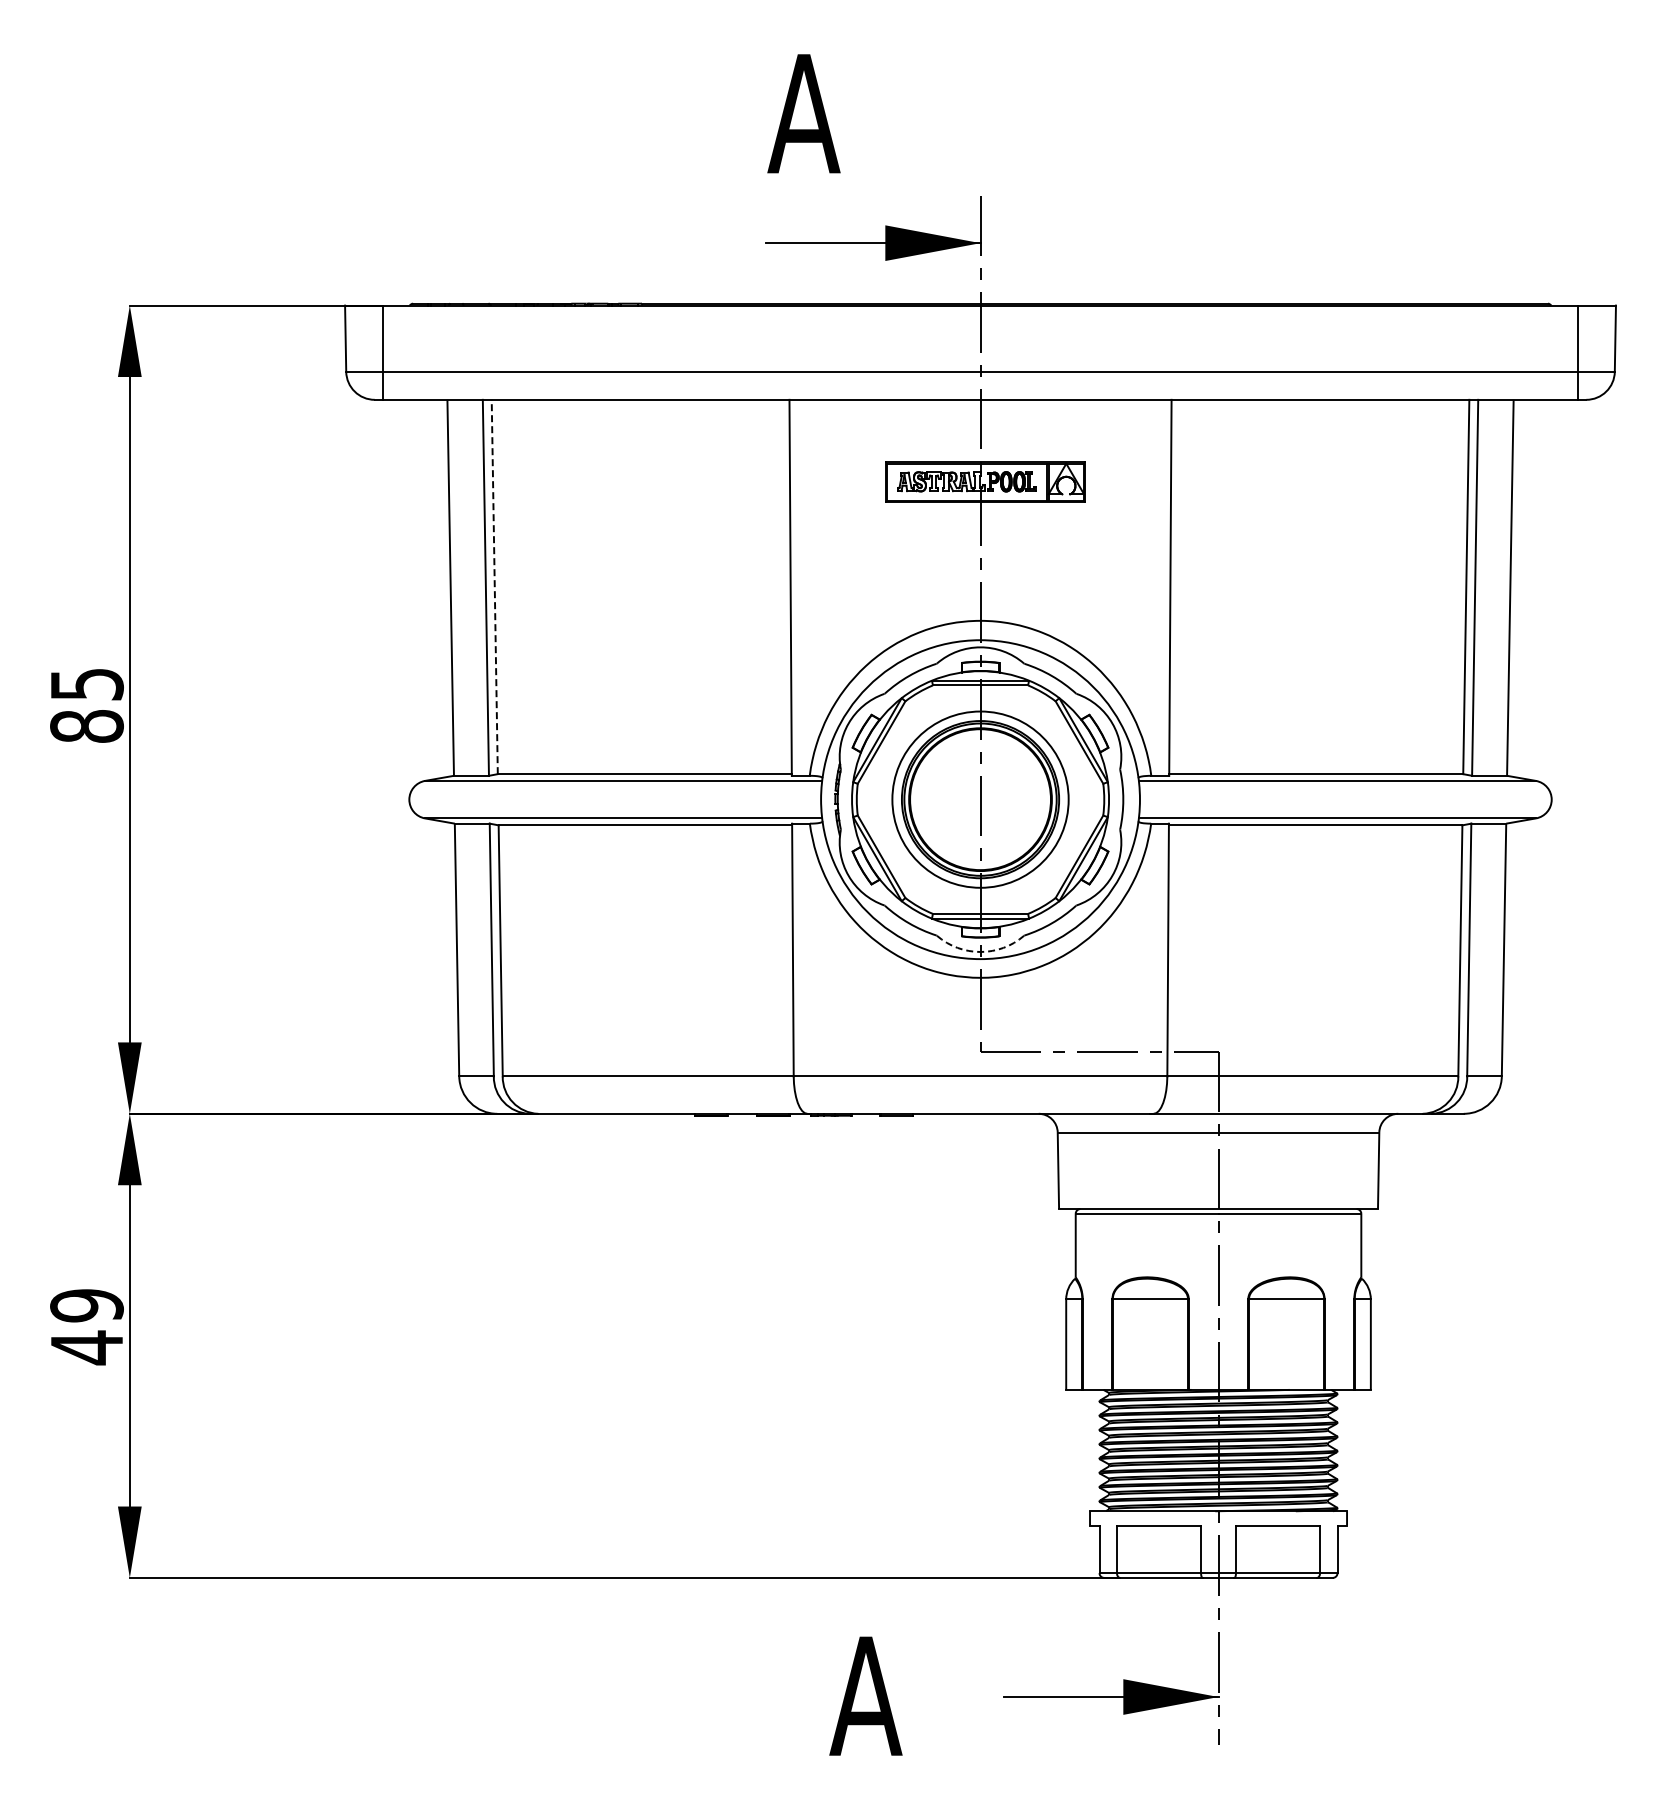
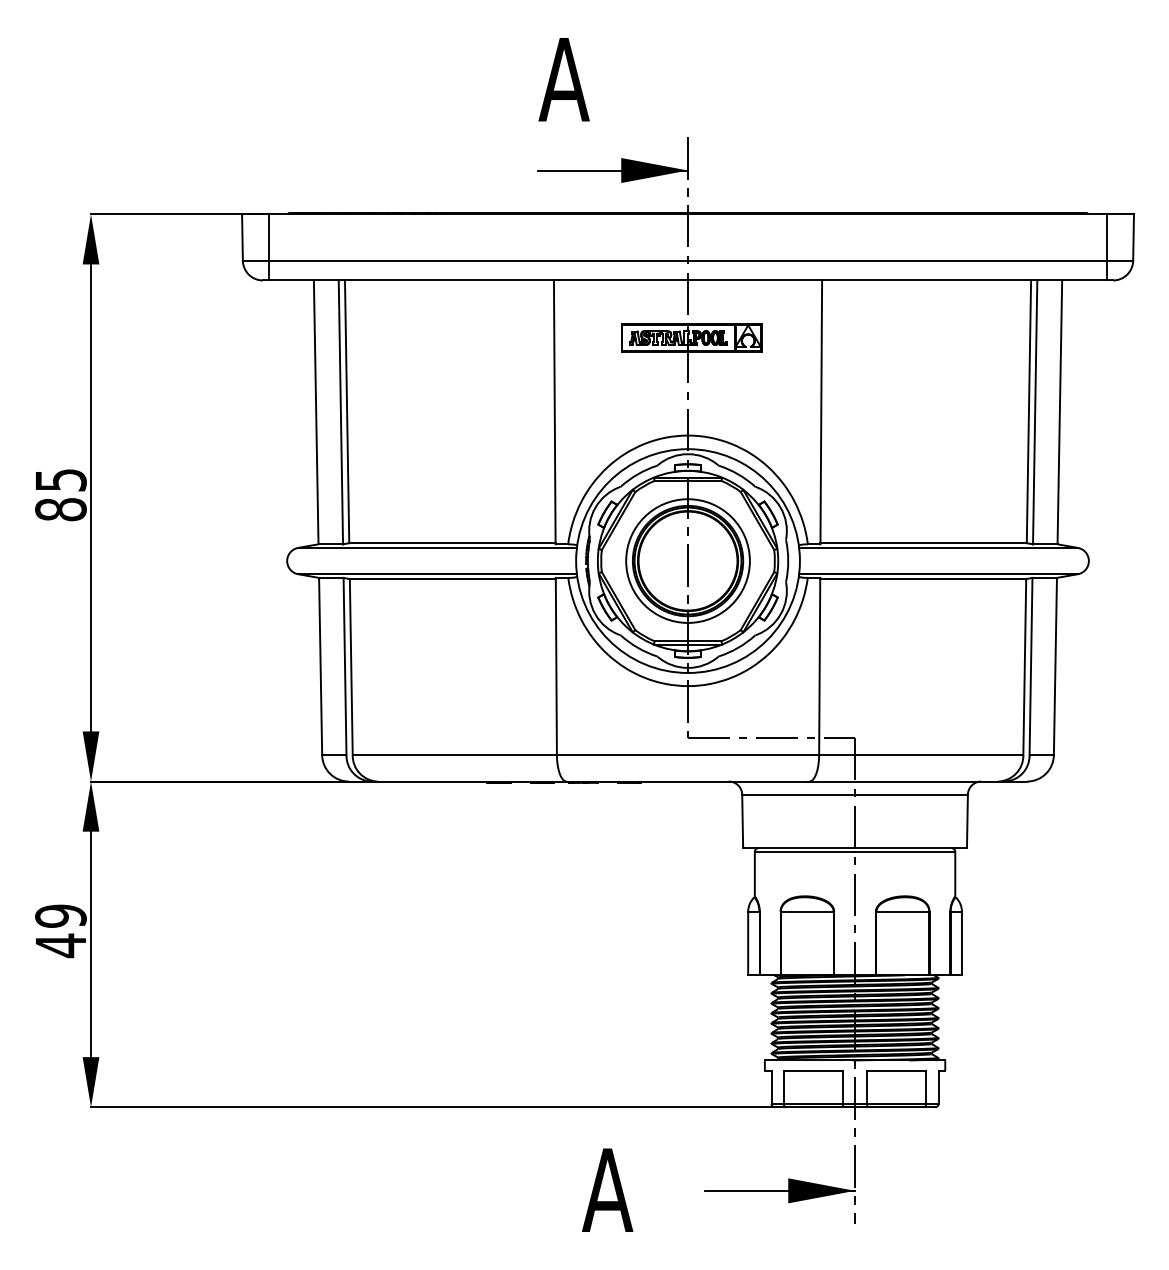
line: (494, 586) -> (346, 411), dashed -> solid
arc: (980, 951) -> (688, 667), dashed -> solid

